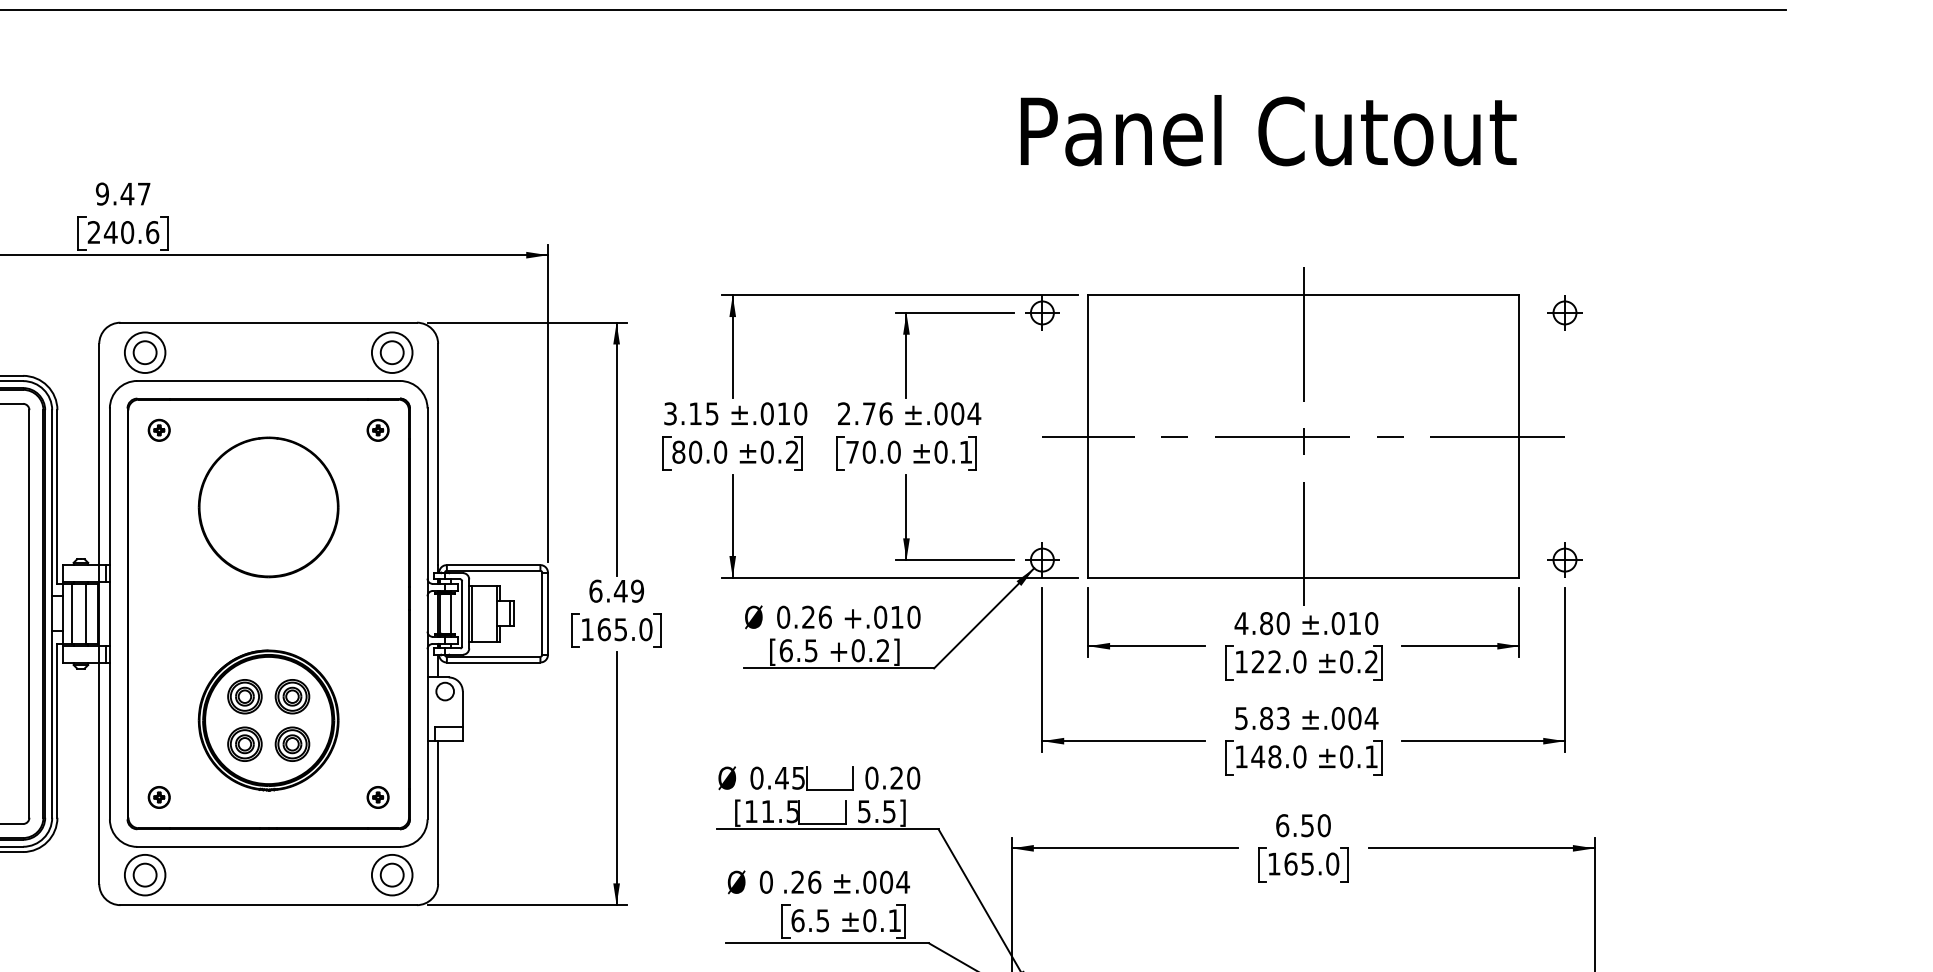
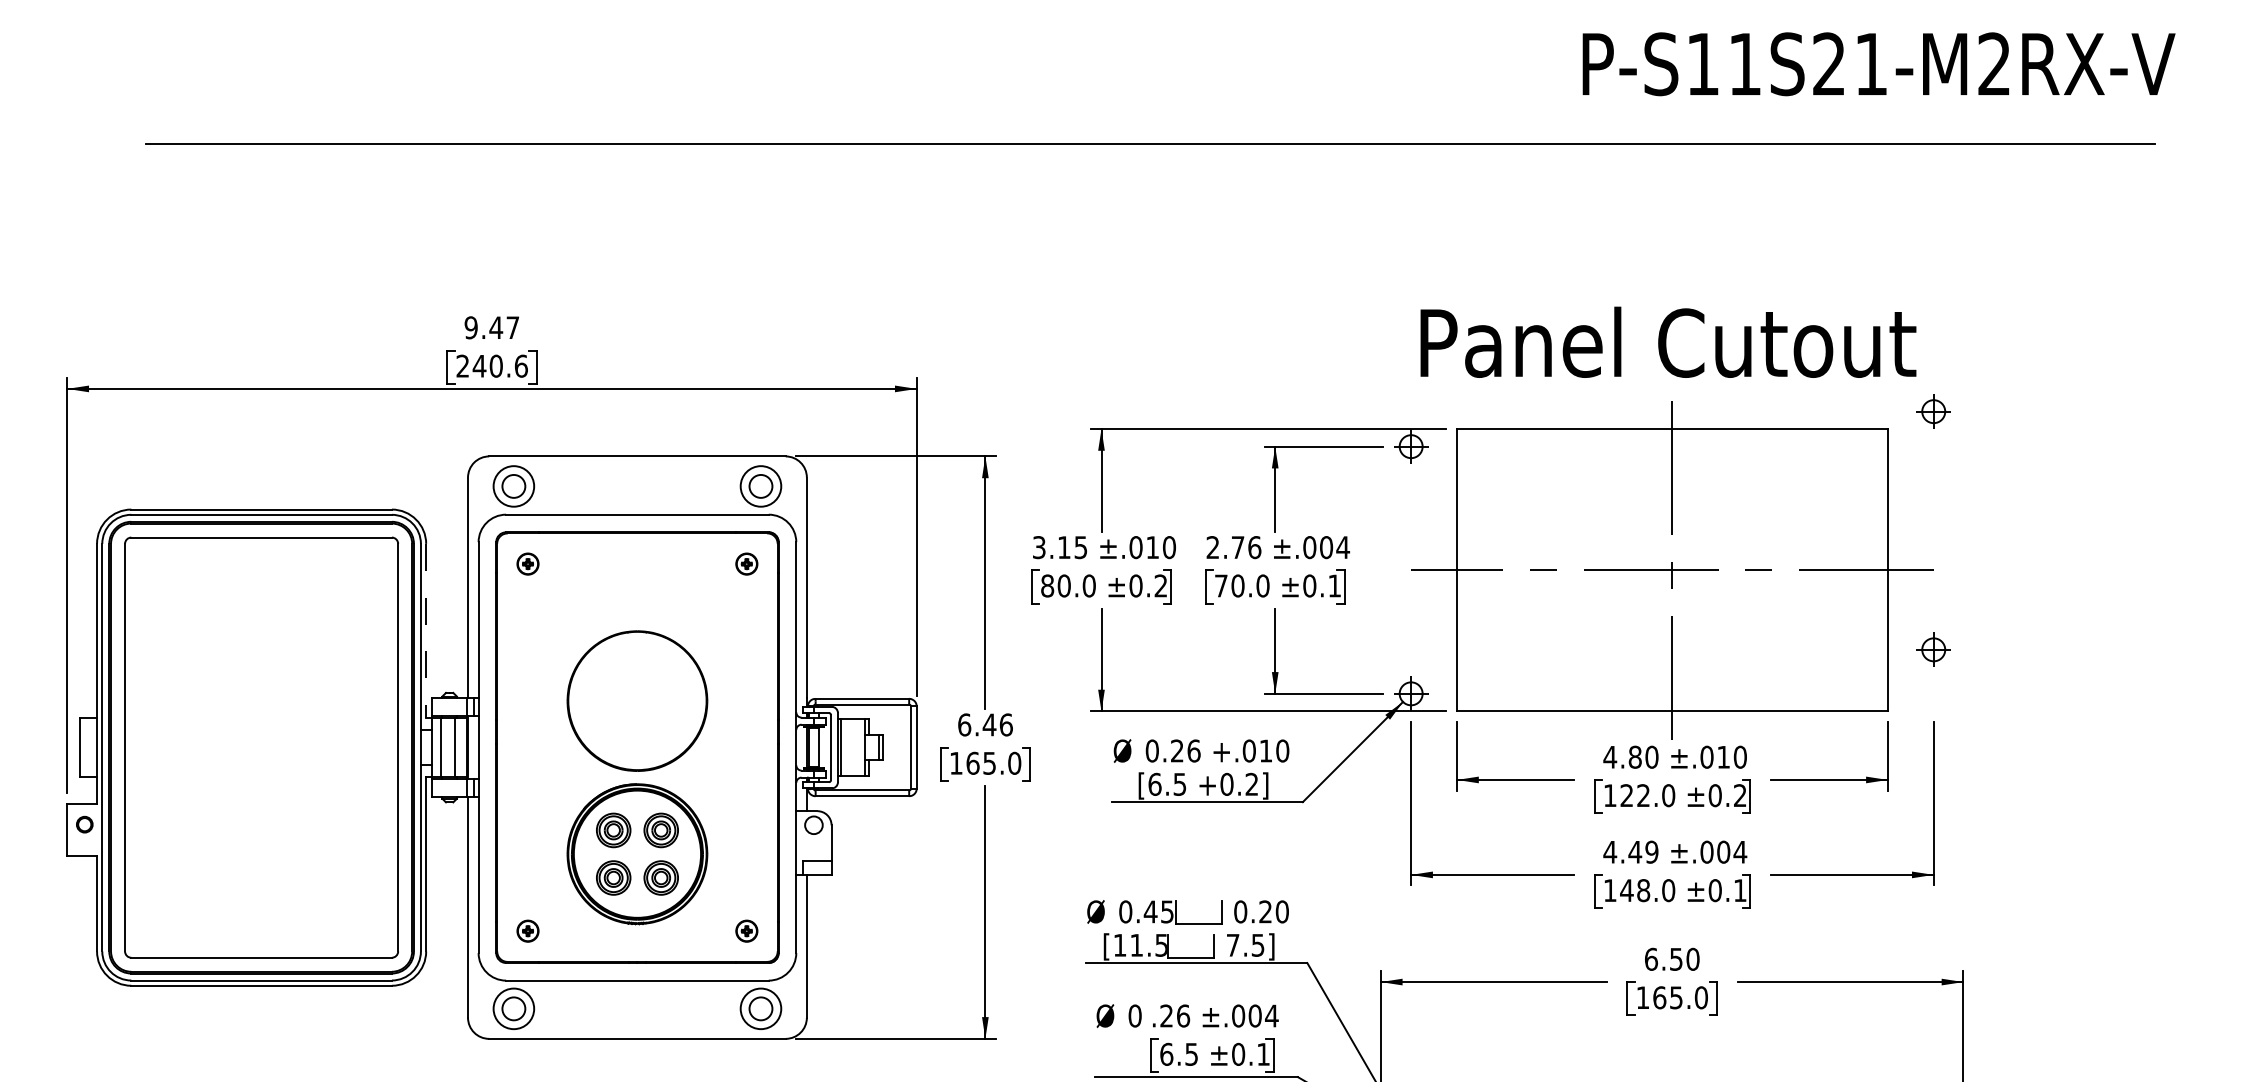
text: (1268, 129) -> (1668, 341), moved
part: (1564, 312) -> (1933, 411), moved
line: (57, 497) -> (426, 631), solid -> dashed
part: (268, 506) -> (637, 700), moved
part: (1564, 559) -> (1933, 649), moved
text: (636, 590) -> (1005, 724), 6.49 -> 6.46
text: (1261, 717) -> (1630, 851), 5.83 -> 4.49
text: (863, 811) -> (1232, 945), 5.5] -> 7.5]

